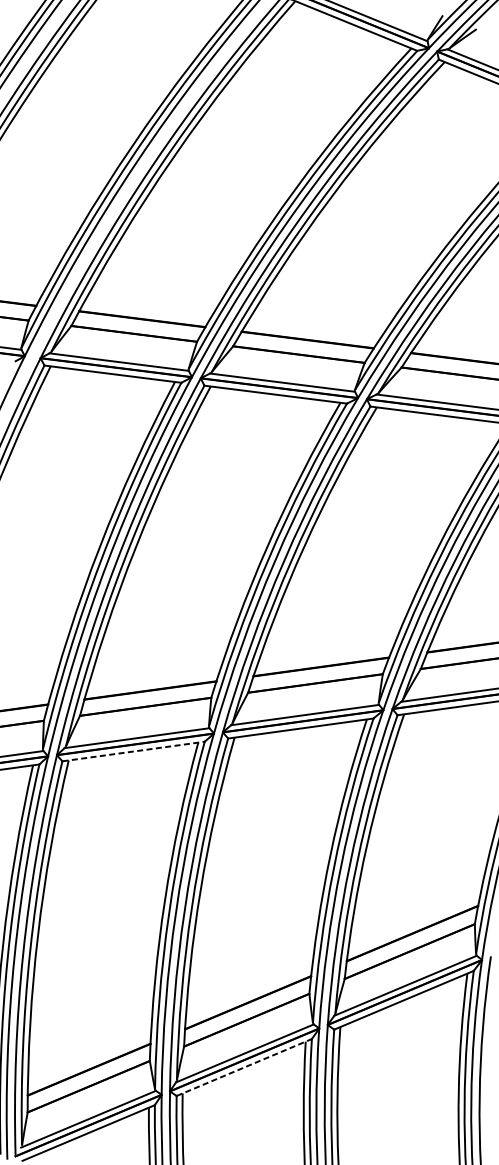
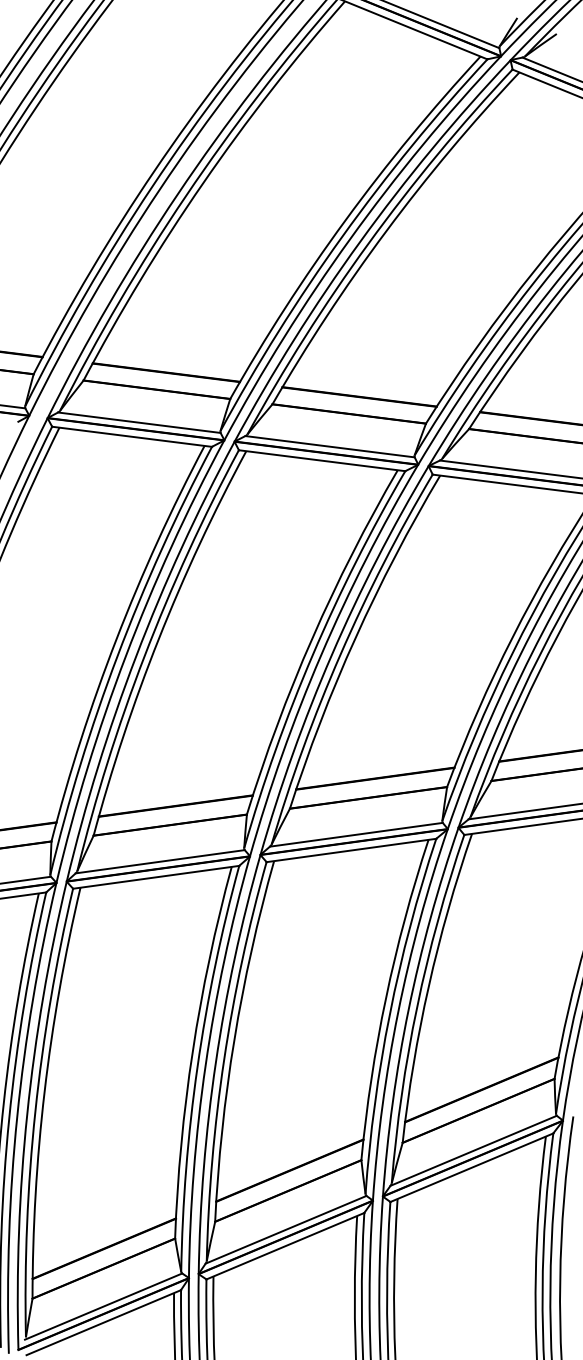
line: (133, 751) -> (156, 877), dashed -> solid
line: (244, 1067) -> (285, 1246), dashed -> solid

